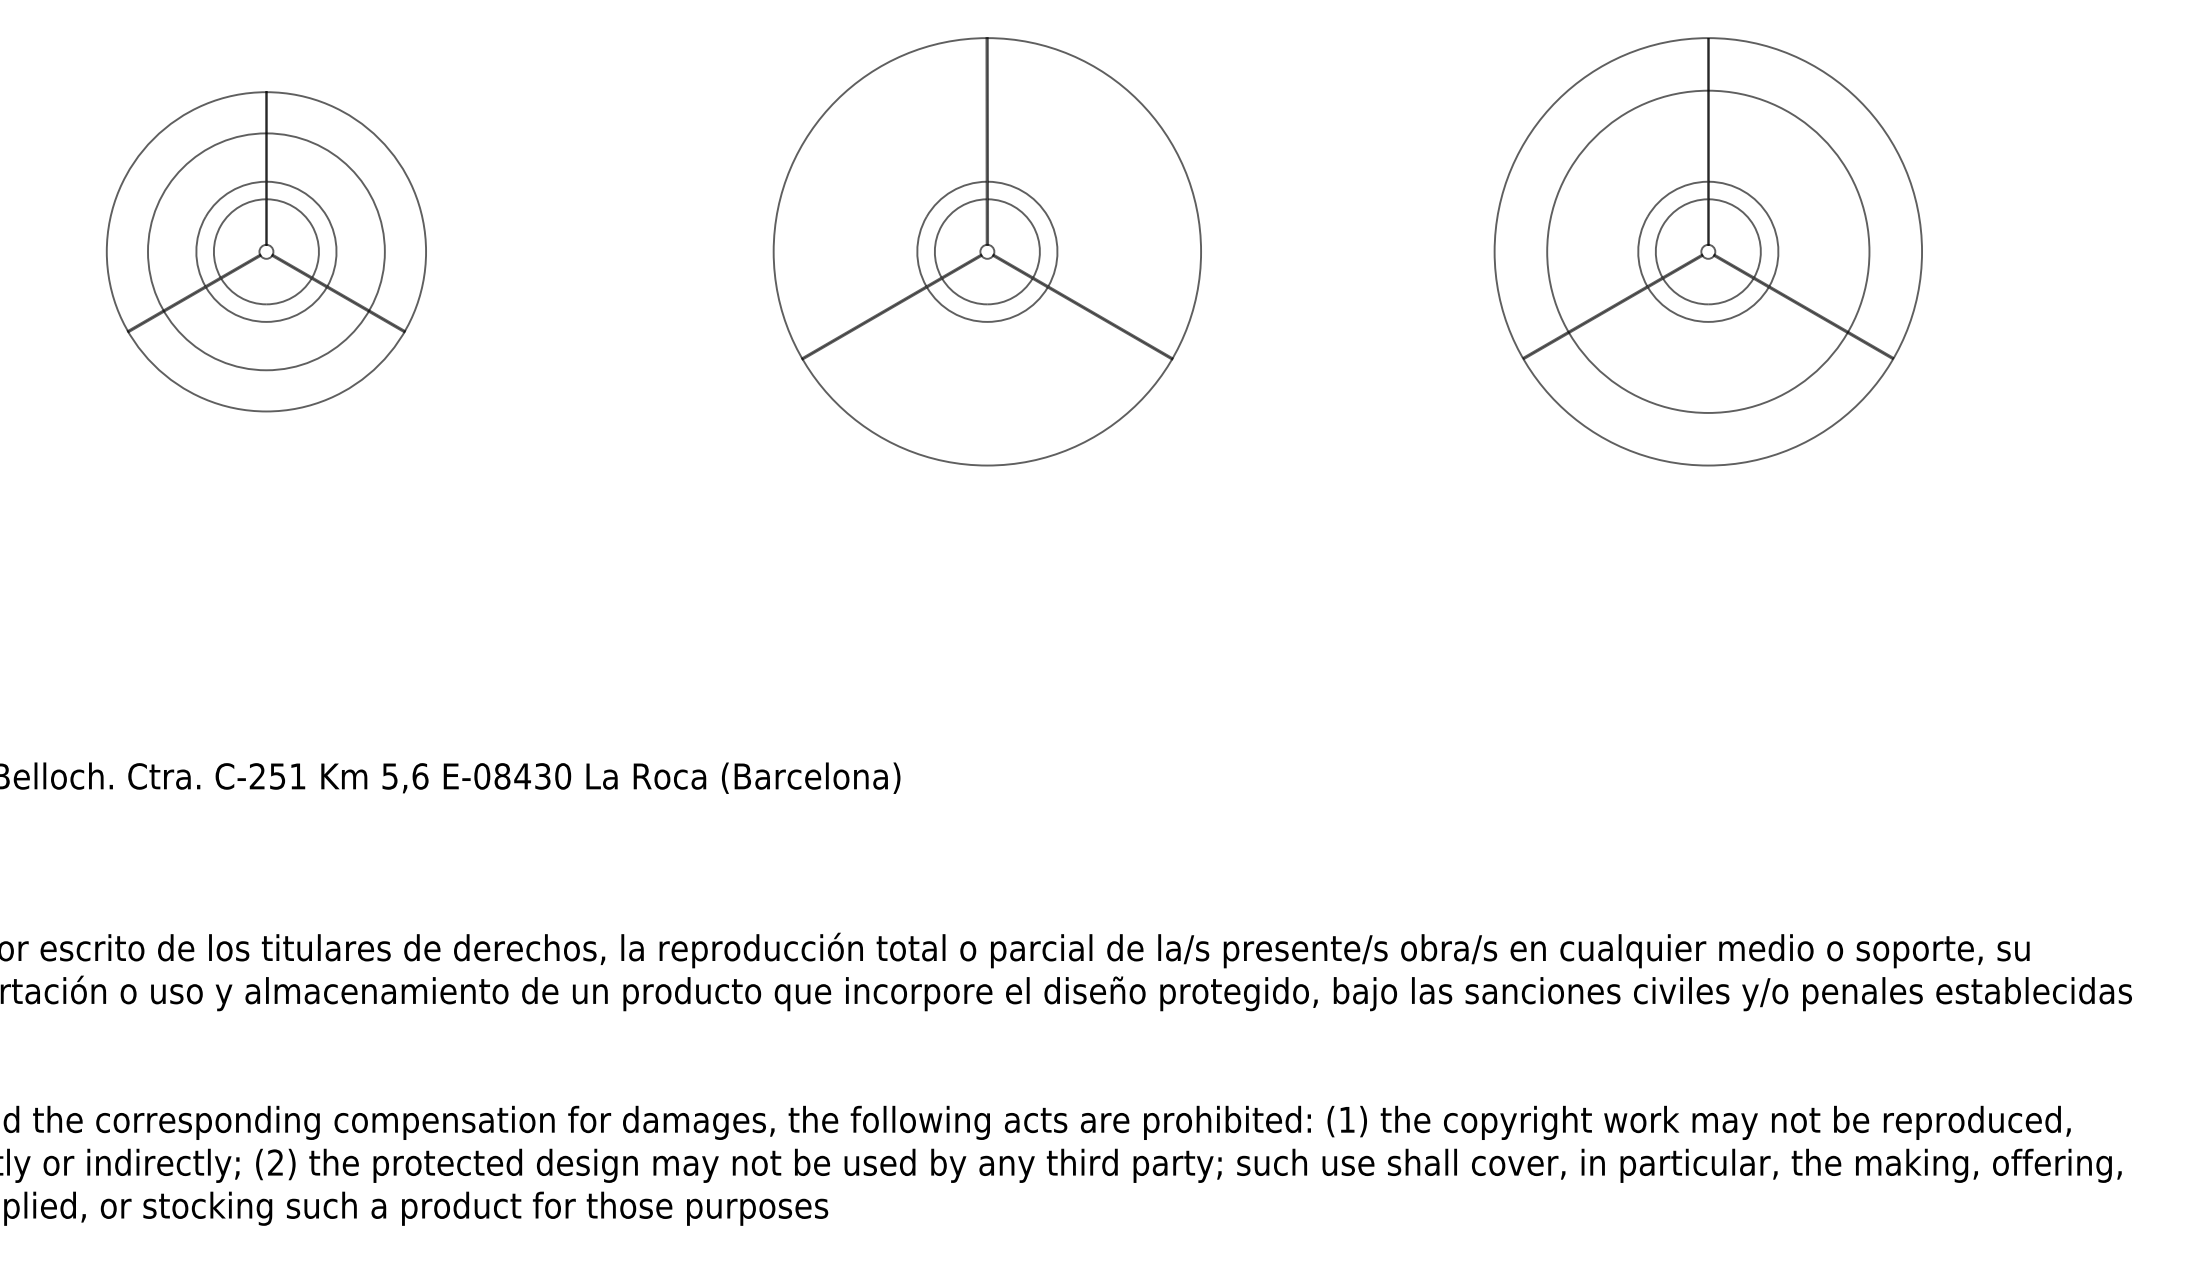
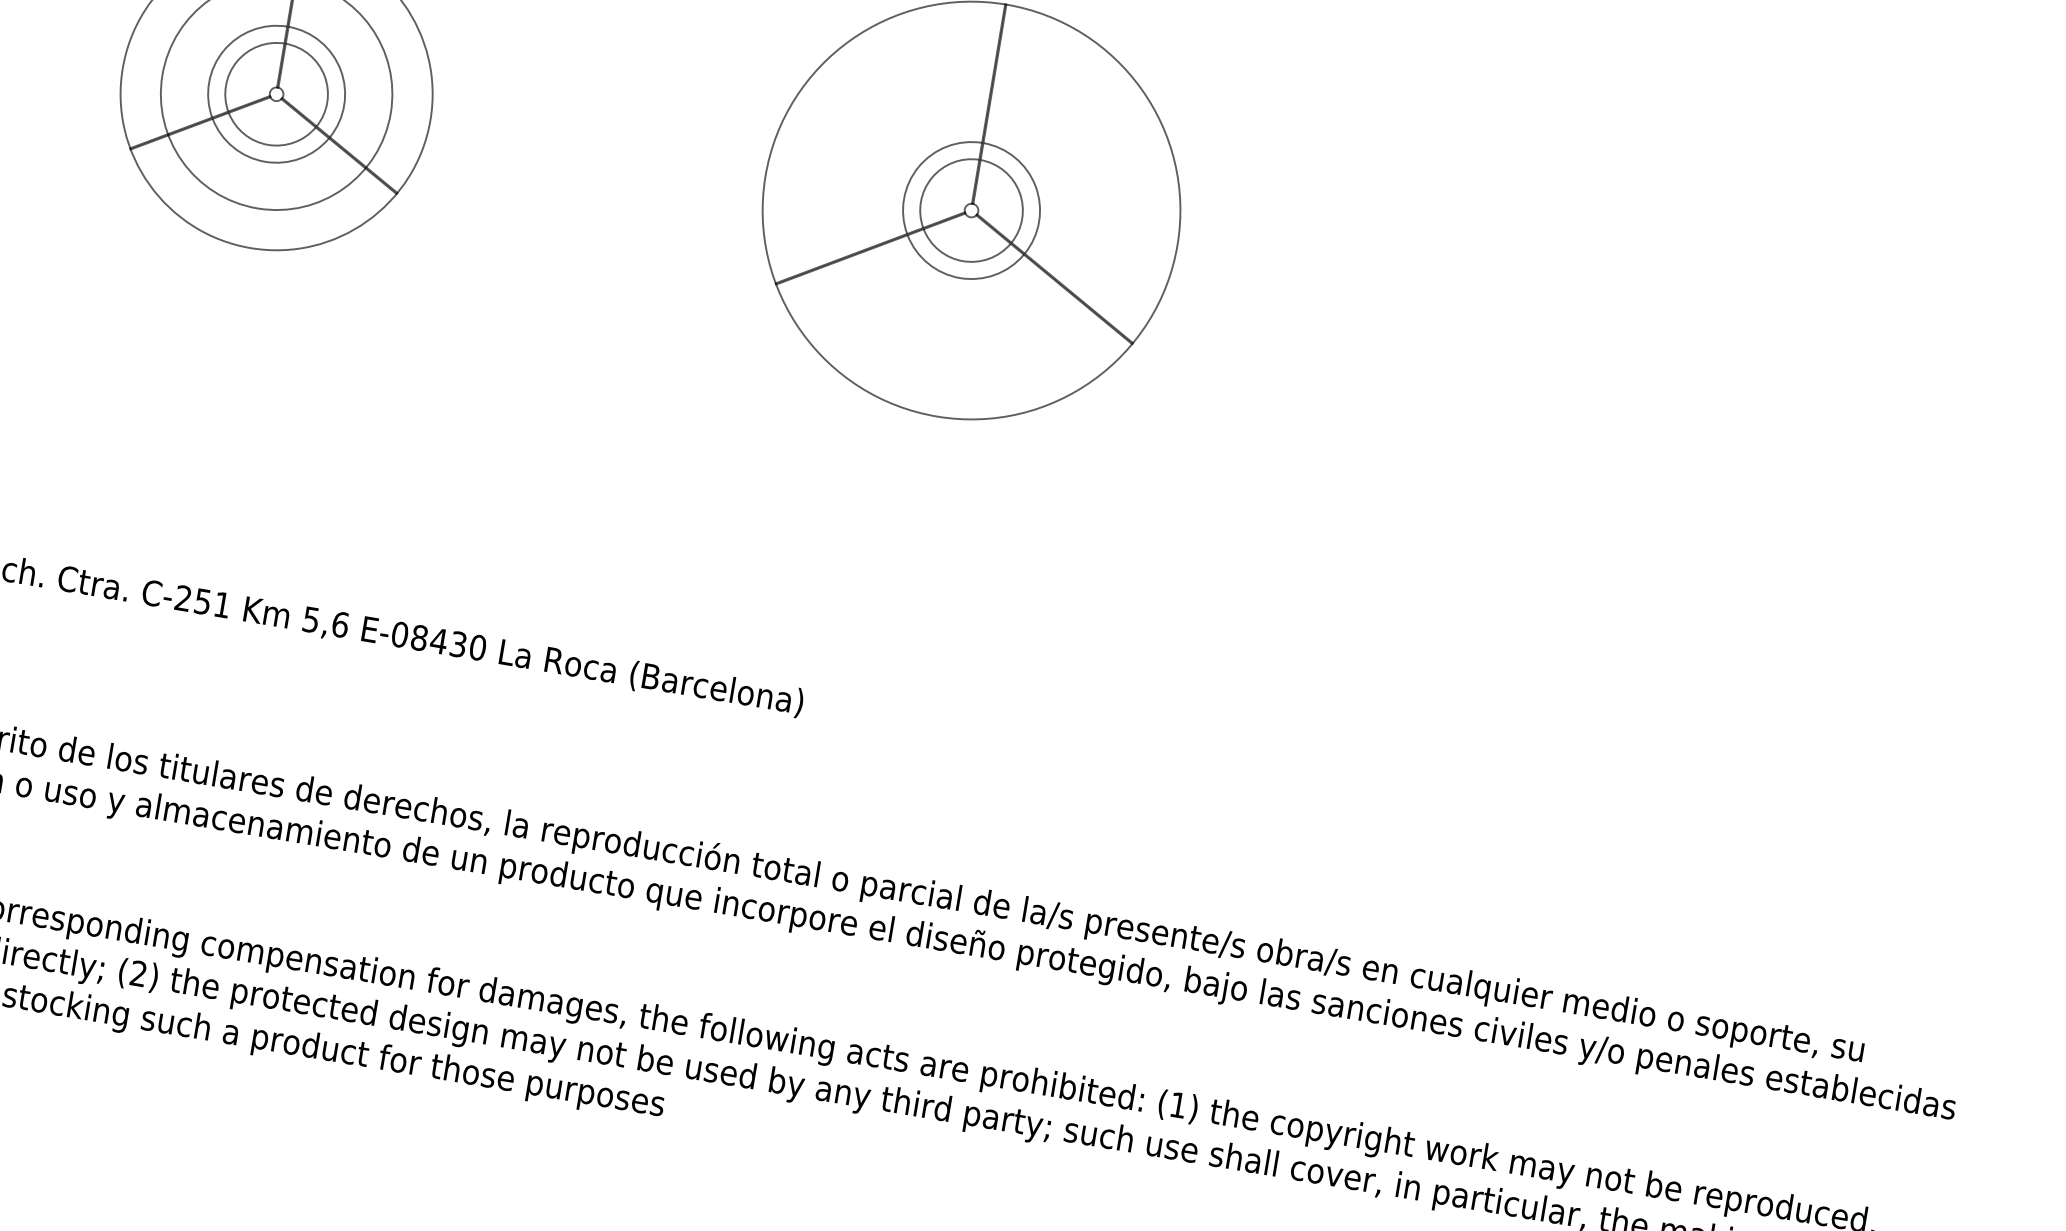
part: (1707, 251) -> (1665, 326), removed

